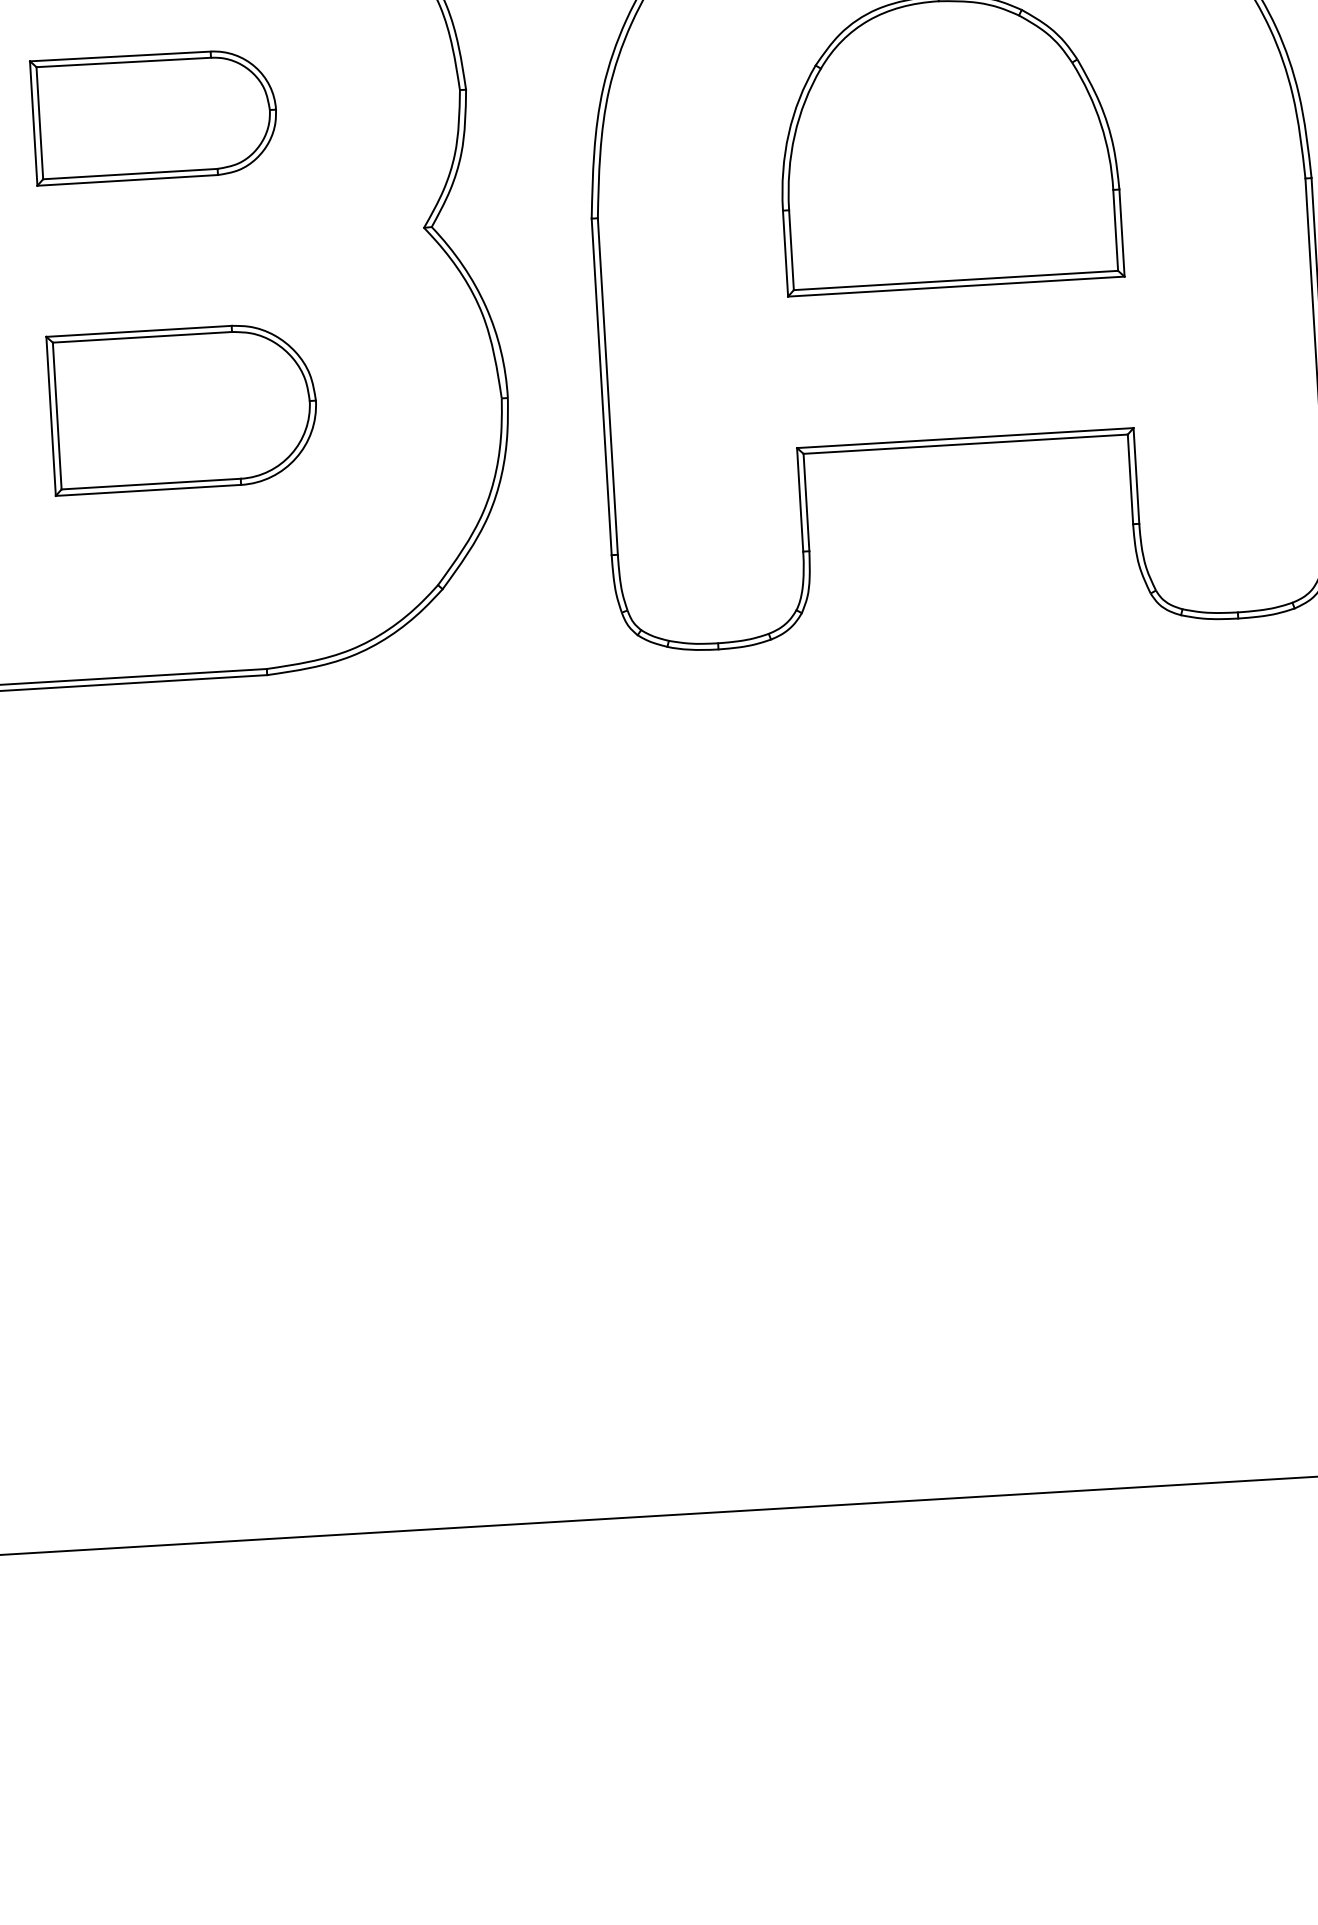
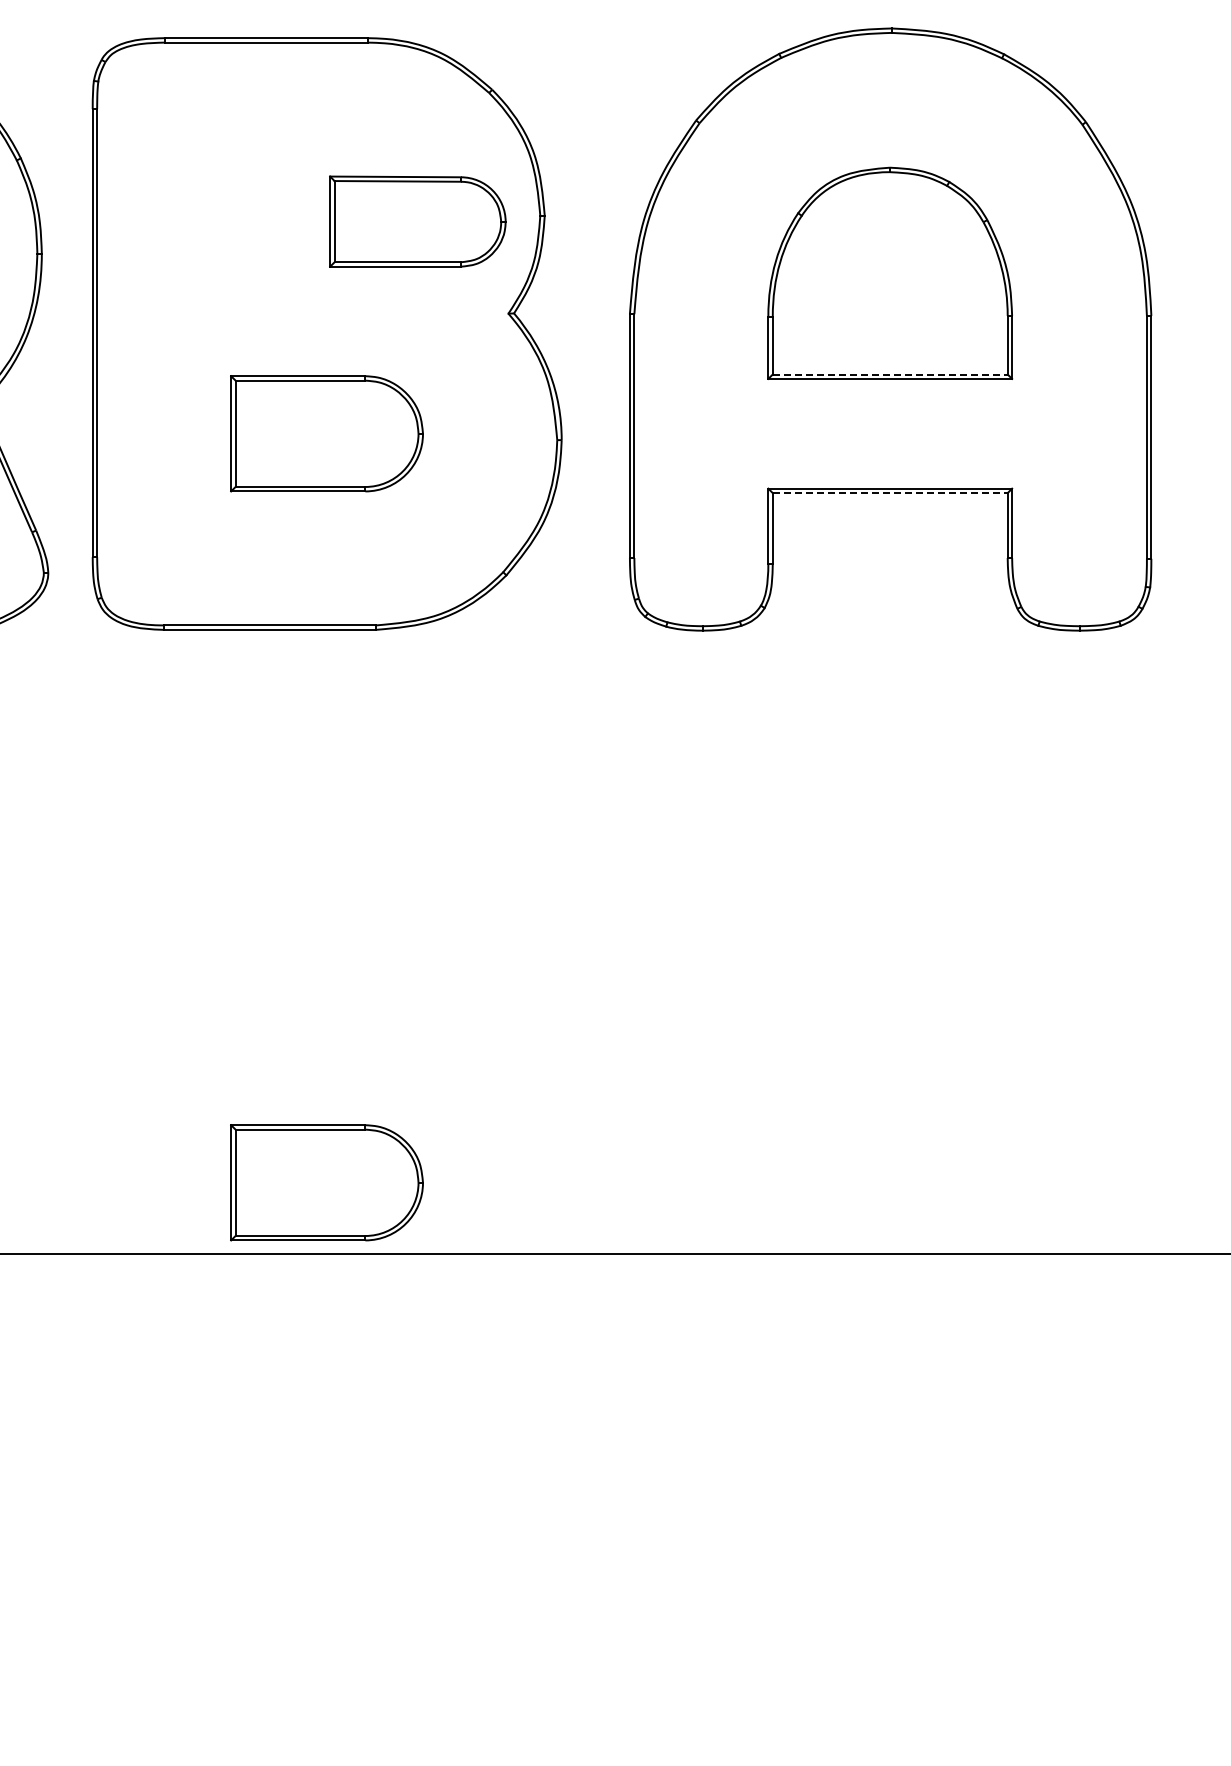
part: (154, 116) -> (417, 221), moved
line: (956, 280) -> (890, 374), solid -> dashed
line: (966, 444) -> (890, 493), solid -> dashed
part: (244, 1441) -> (326, 1182), added

